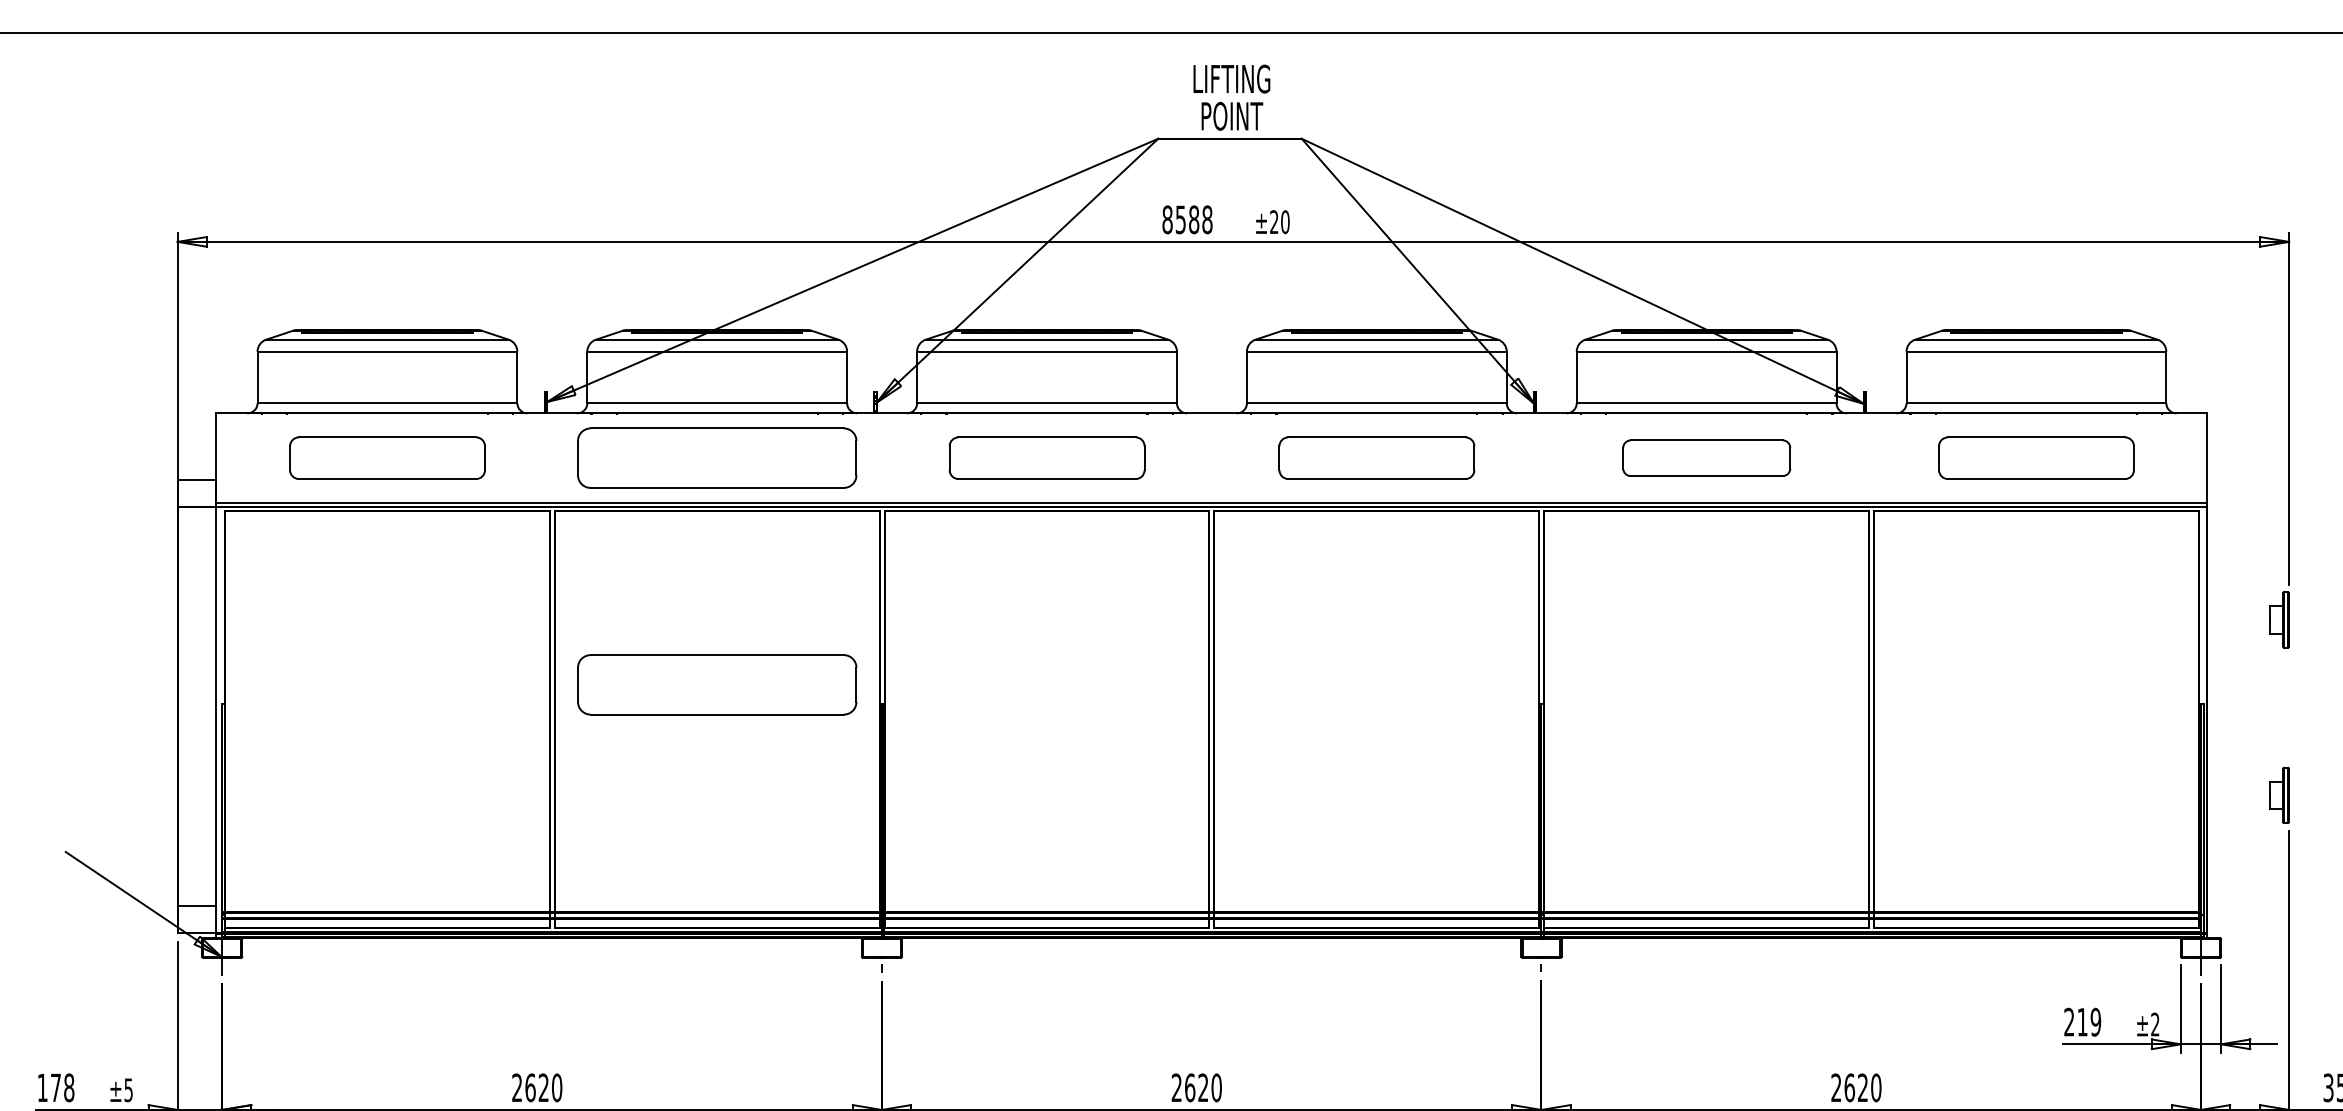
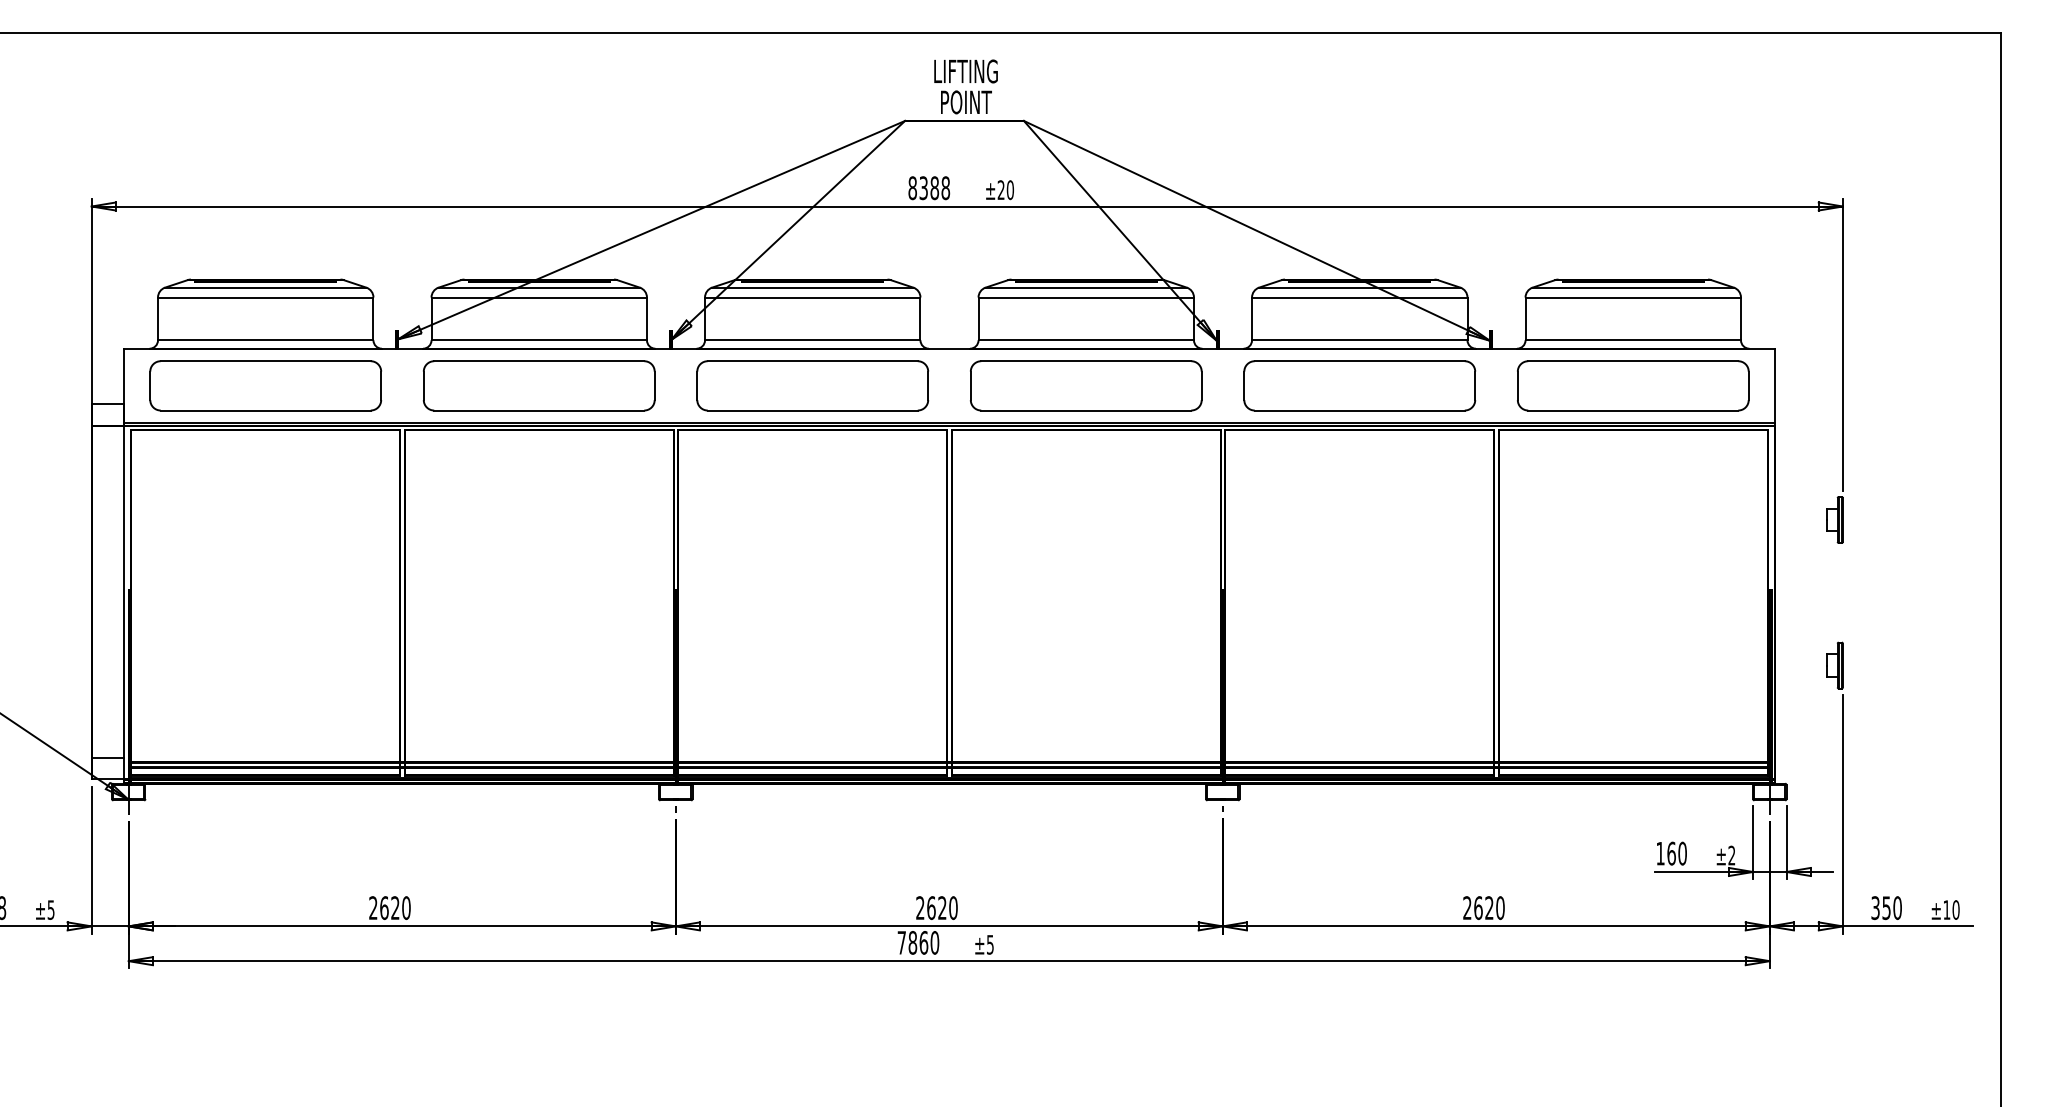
text: (1180, 218) -> (923, 187), 8588 -> 8388
part: (387, 457) -> (265, 385), size x1.43
part: (1046, 457) -> (812, 385), size x1.43
part: (1377, 457) -> (1086, 385), size x1.43
part: (1706, 457) -> (1359, 385), size x1.67
part: (2036, 457) -> (1633, 385), size x1.43
part: (716, 684) -> (538, 573), removed
text: (2082, 1022) -> (1671, 853), 219 -> 160

